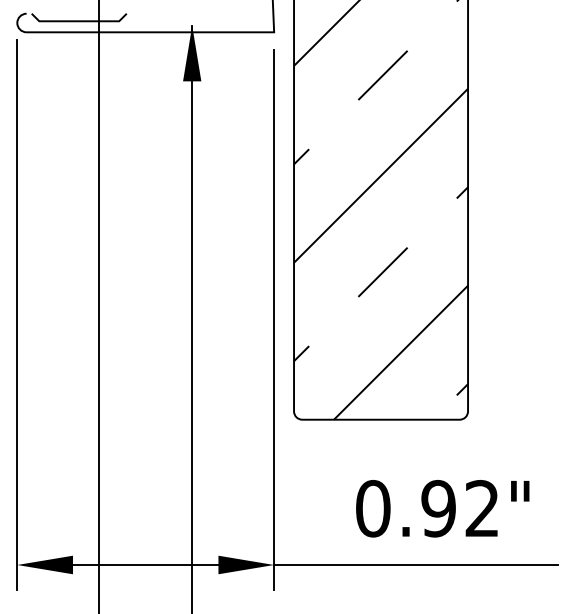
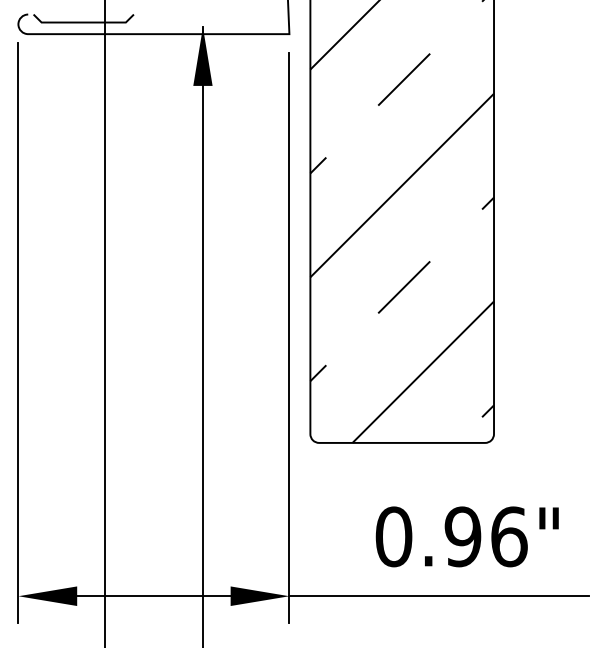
text: (482, 508) -> (509, 536), 0.92" -> 0.96"

